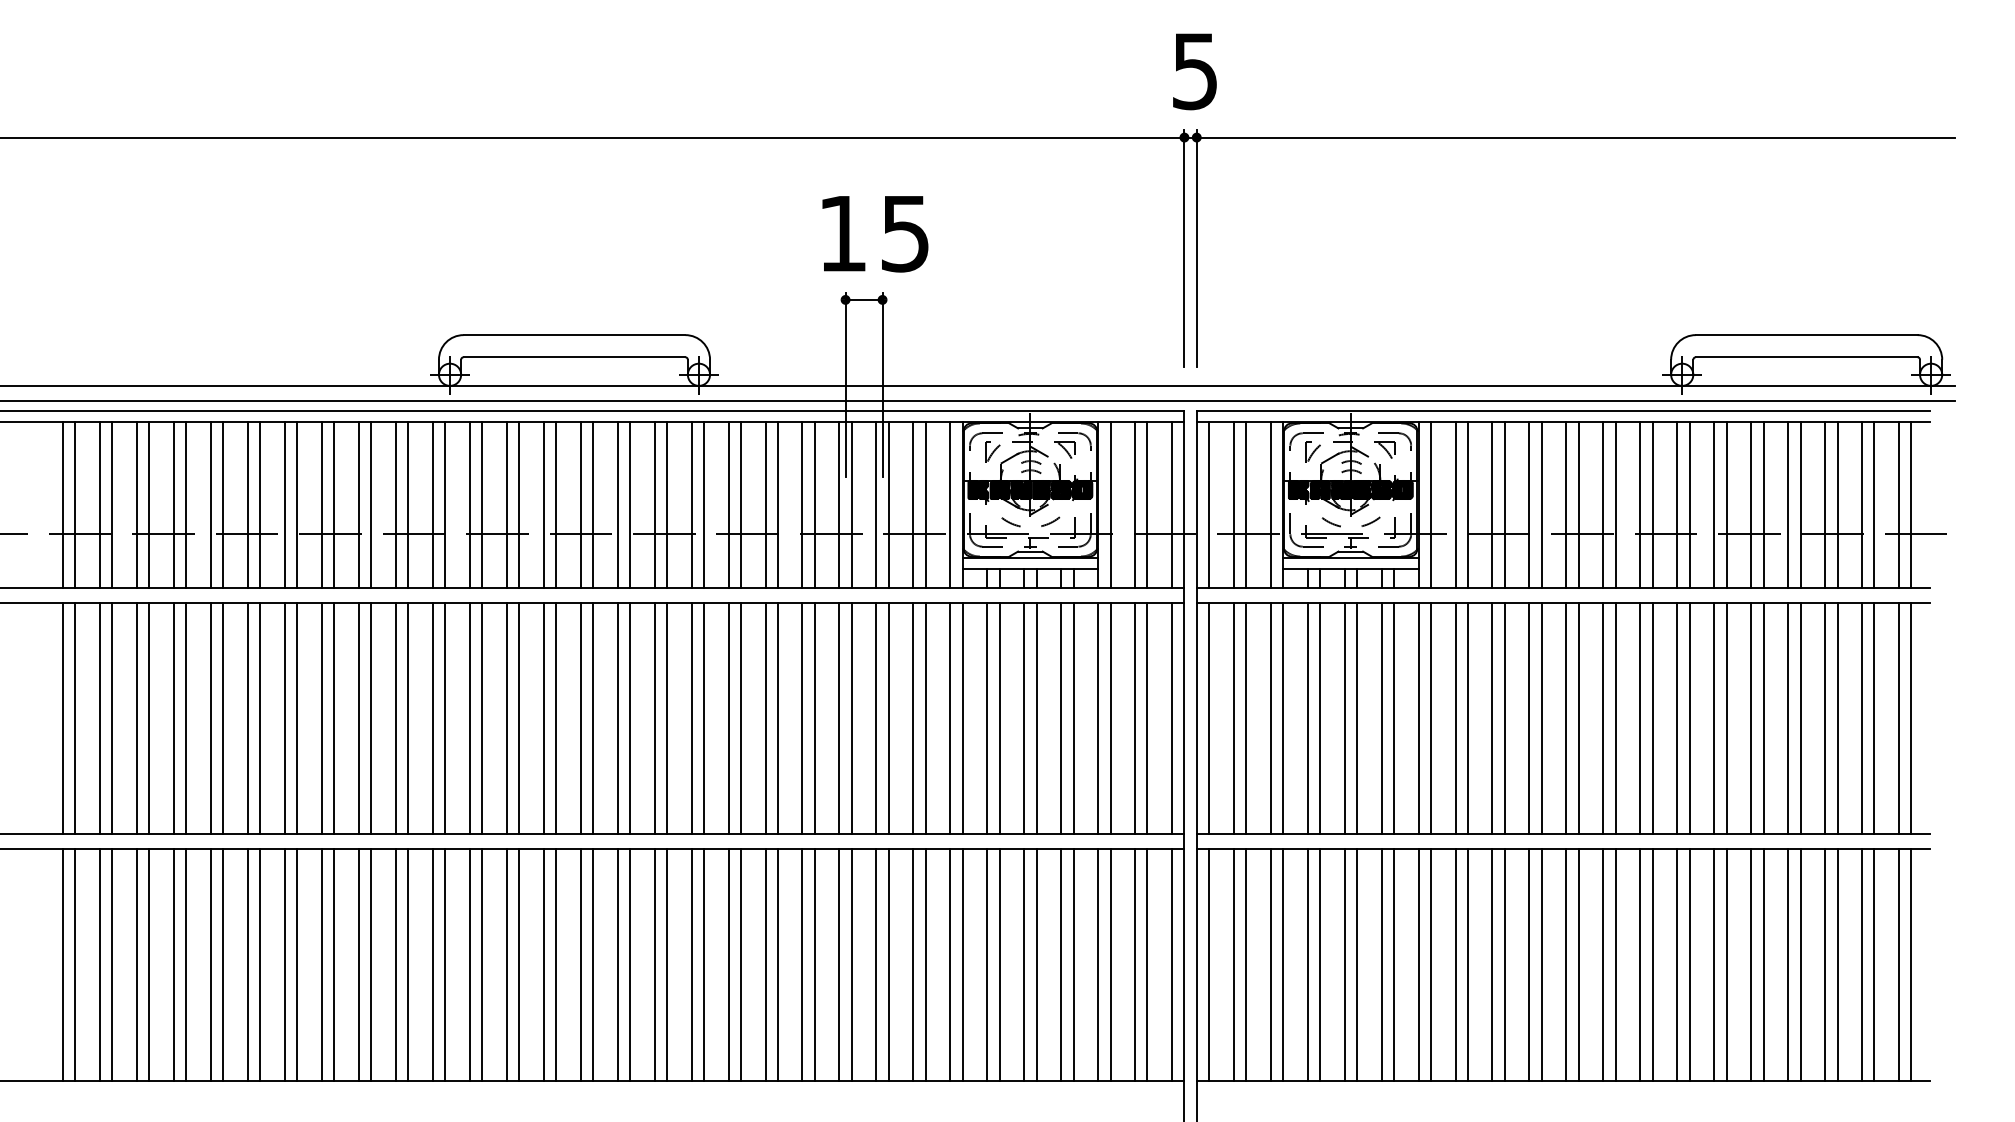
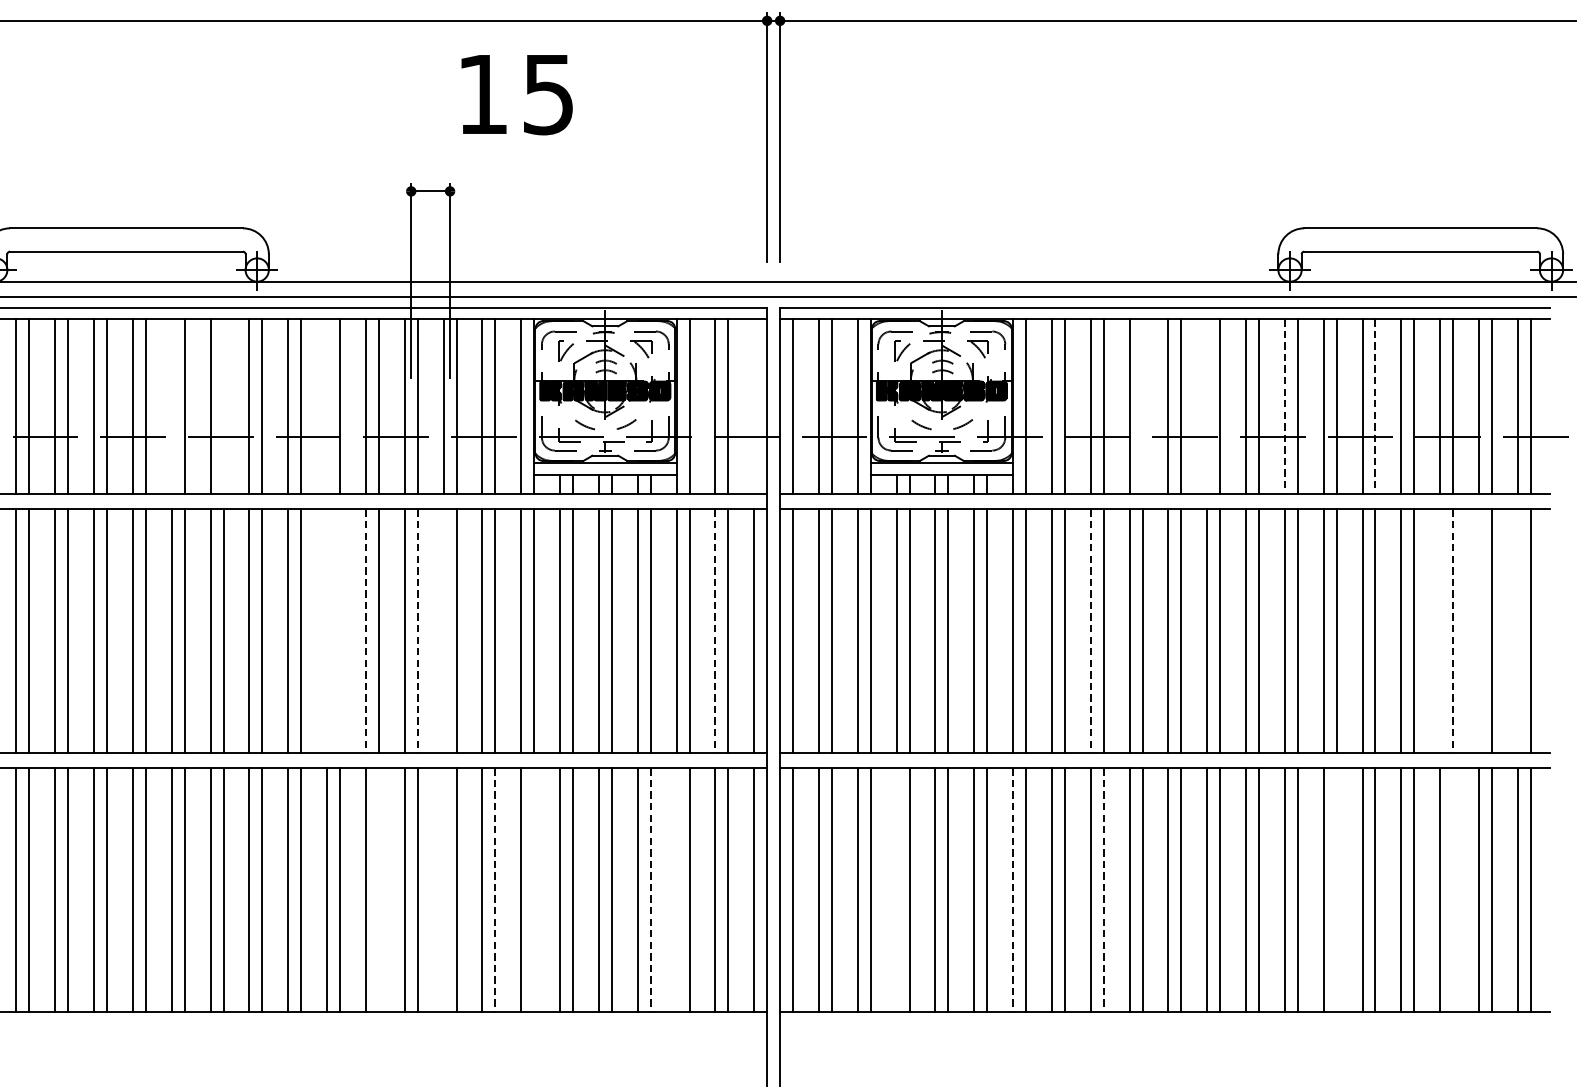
text: (875, 234) -> (517, 95), moved
line: (617, 504) -> (171, 406), removed
line: (666, 504) -> (223, 406), removed
line: (765, 504) -> (327, 406), removed
line: (1172, 504) -> (754, 406), removed
line: (1541, 504) -> (1142, 406), removed
line: (1603, 504) -> (1207, 406), removed
line: (1677, 505) -> (1285, 407), solid -> dashed
line: (1763, 505) -> (1375, 407), solid -> dashed
line: (765, 718) -> (327, 631), removed
line: (777, 718) -> (339, 631), removed
line: (802, 718) -> (365, 631), solid -> dashed
line: (851, 718) -> (417, 631), solid -> dashed
line: (876, 718) -> (443, 631), removed
line: (1135, 718) -> (715, 631), solid -> dashed
line: (1492, 718) -> (1090, 631), solid -> dashed
line: (1825, 718) -> (1440, 631), removed
line: (1837, 718) -> (1453, 631), solid -> dashed
line: (1862, 718) -> (1479, 631), removed
line: (1899, 718) -> (1518, 631), removed
line: (814, 964) -> (378, 889), removed
line: (876, 964) -> (443, 889), removed
line: (962, 964) -> (534, 889), removed
line: (1098, 964) -> (676, 889), removed
line: (1307, 964) -> (896, 889), removed
line: (1726, 964) -> (1336, 889), removed
line: (1837, 964) -> (1453, 889), removed
line: (925, 965) -> (495, 890), solid -> dashed
line: (1073, 965) -> (650, 890), solid -> dashed
line: (1418, 965) -> (1013, 890), solid -> dashed
line: (1504, 965) -> (1103, 890), solid -> dashed

